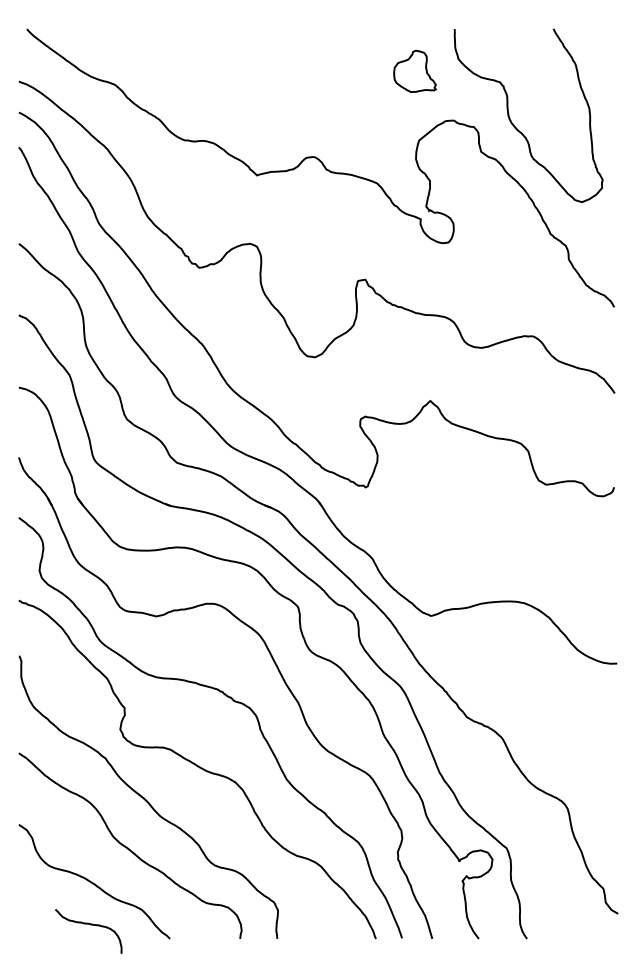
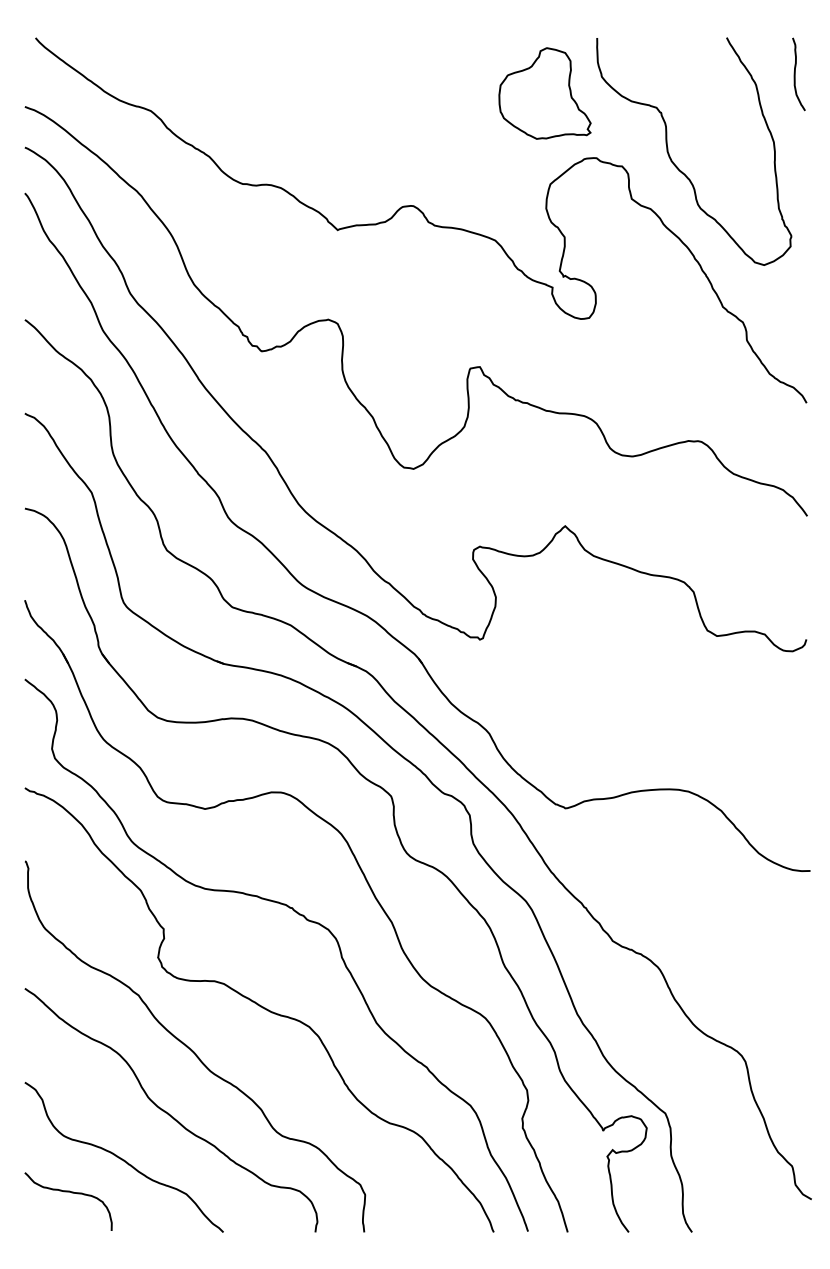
curve: (605, 56) -> (795, 74), added
part: (414, 71) -> (544, 93), size x1.67
curve: (90, 925) -> (71, 1193), moved

